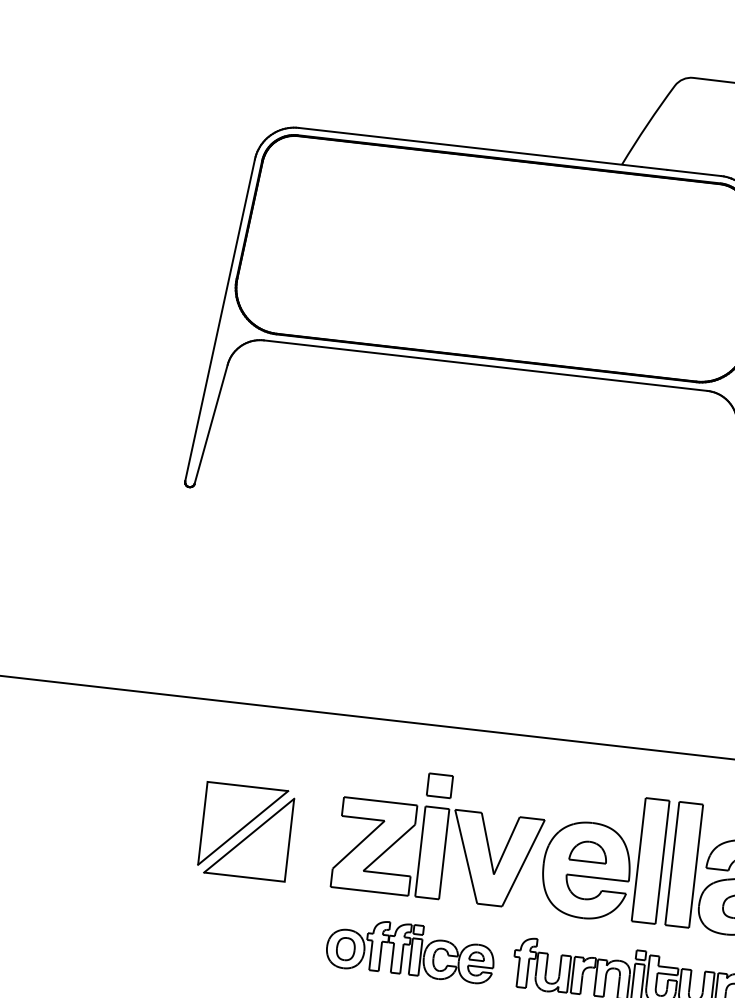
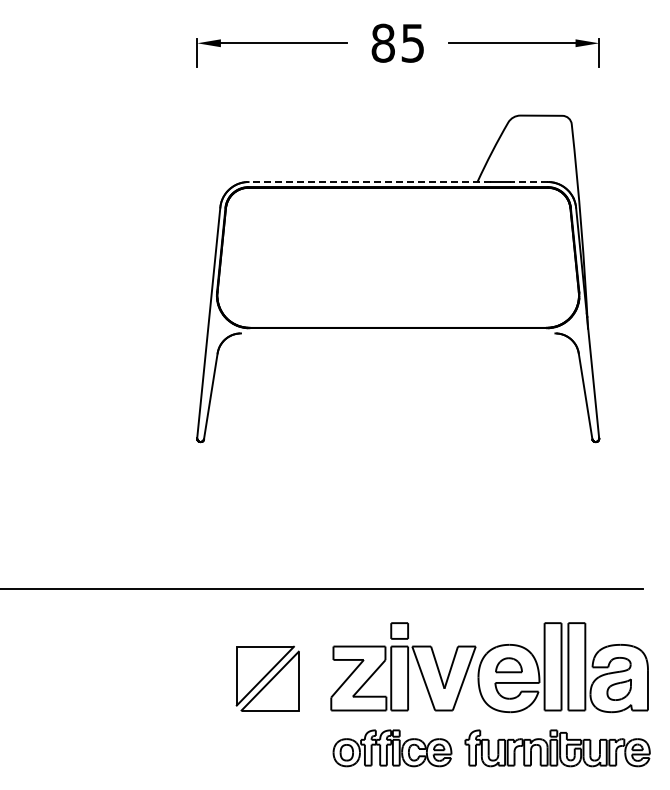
line: (469, 148) -> (369, 182), solid -> dashed
line: (693, 173) -> (528, 182), solid -> dashed
line: (486, 365) -> (398, 333), removed

